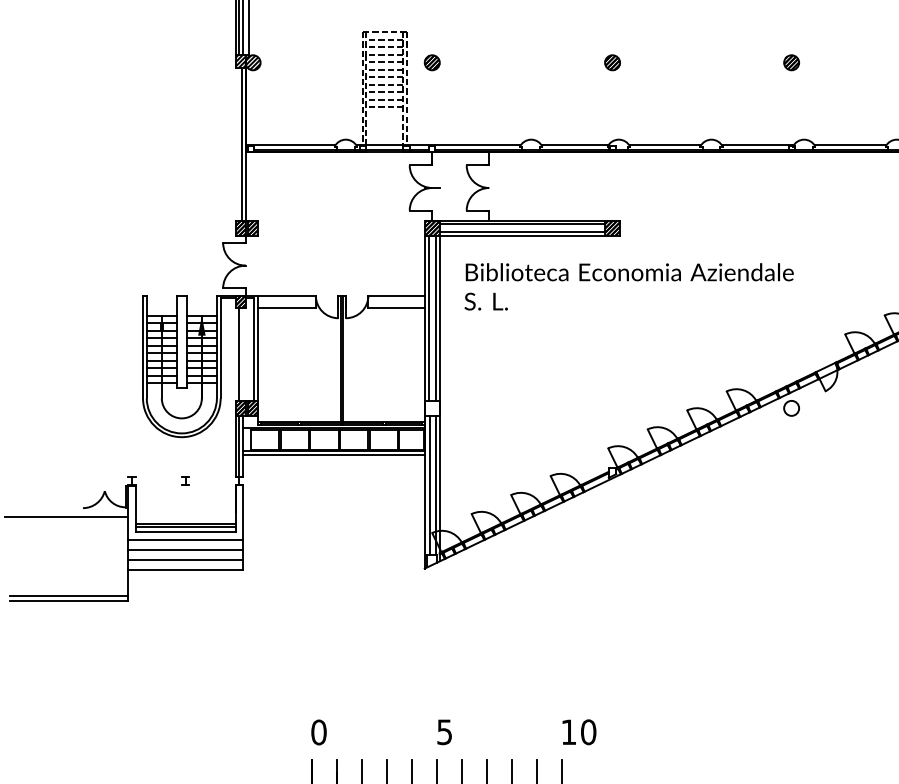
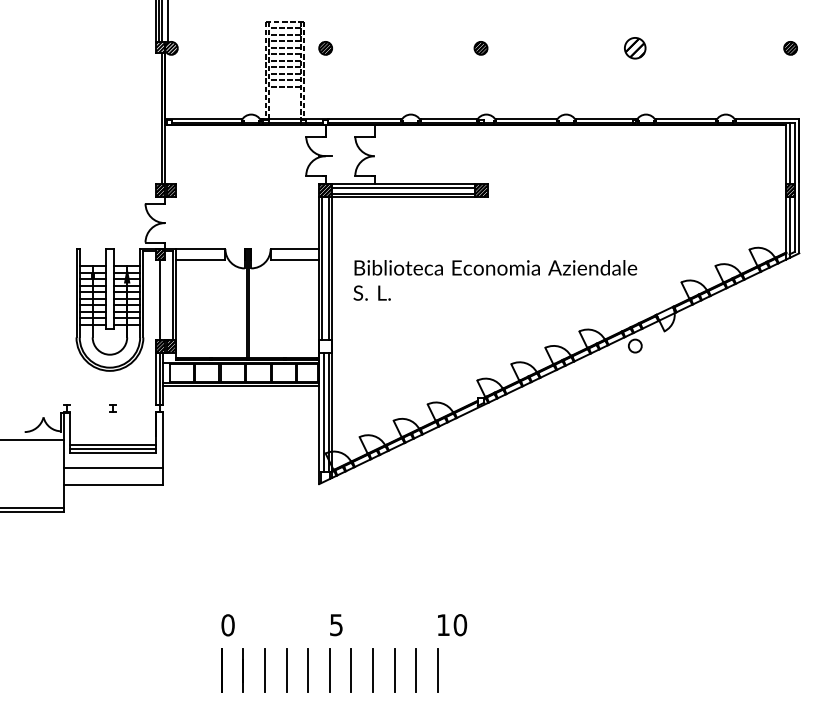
part: (791, 62) -> (635, 48), size x1.6
text: (629, 286) -> (495, 280), moved
line: (184, 540) -> (112, 459), removed
line: (184, 559) -> (112, 476), removed

